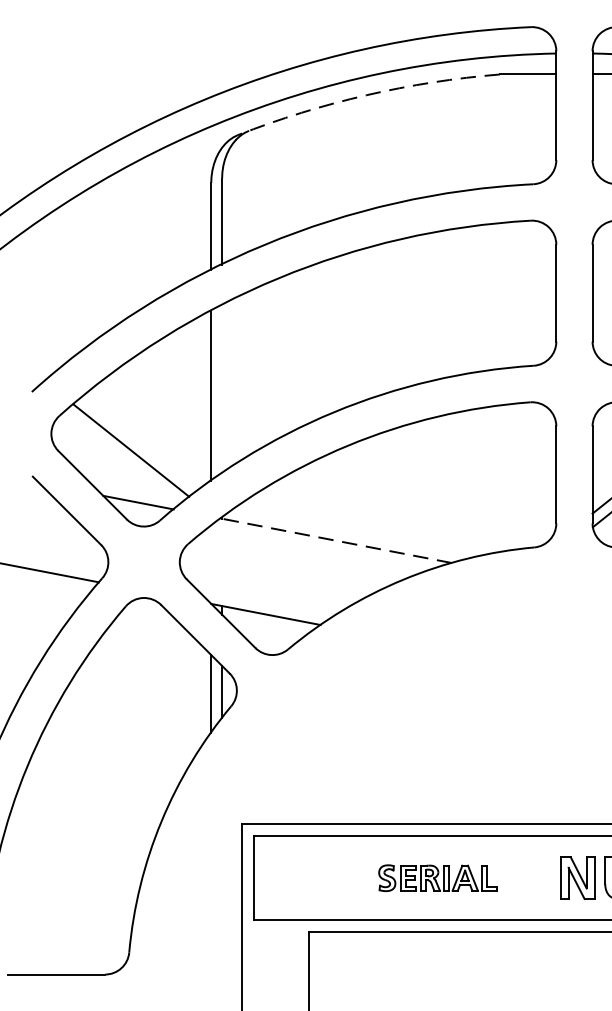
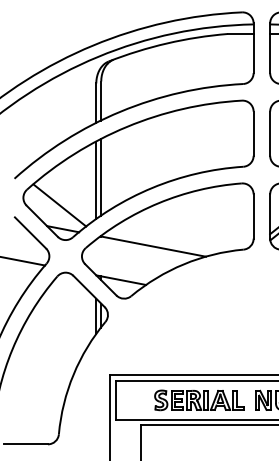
arc: (367, 95) -> (167, 43), dashed -> solid
line: (222, 387) -> (101, 176), added
line: (336, 540) -> (153, 246), dashed -> solid
part: (437, 878) -> (199, 400), size x1.67

